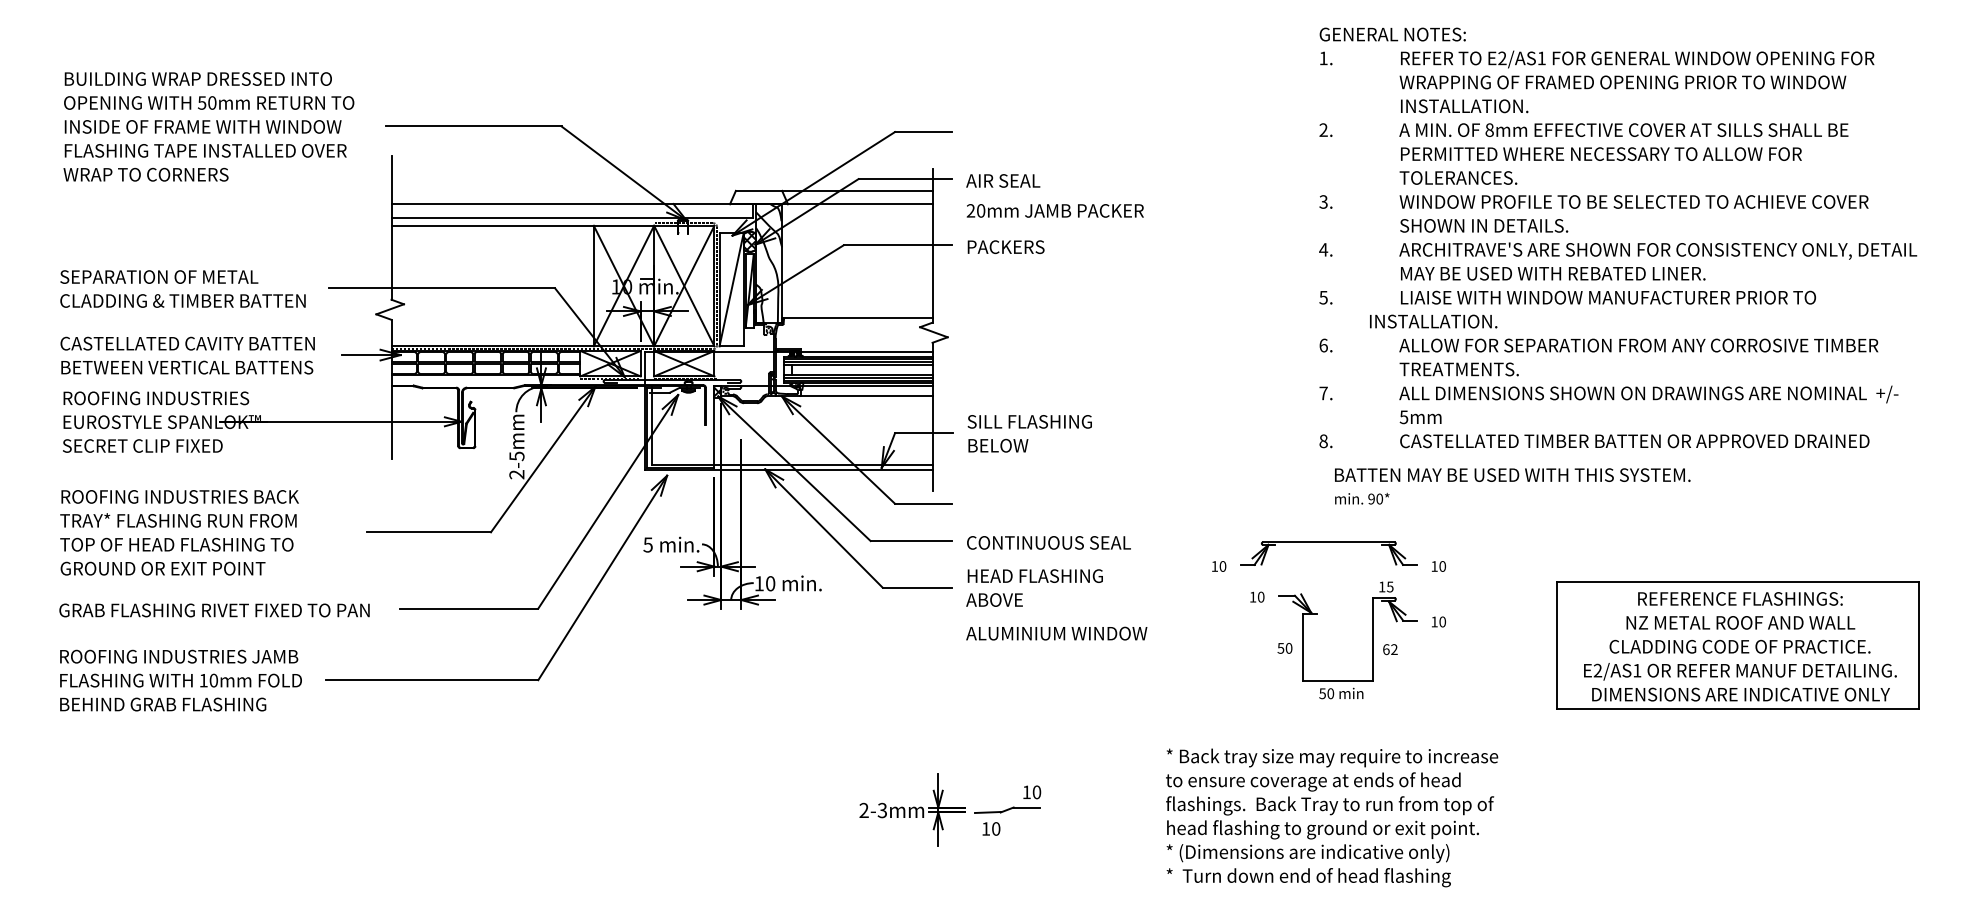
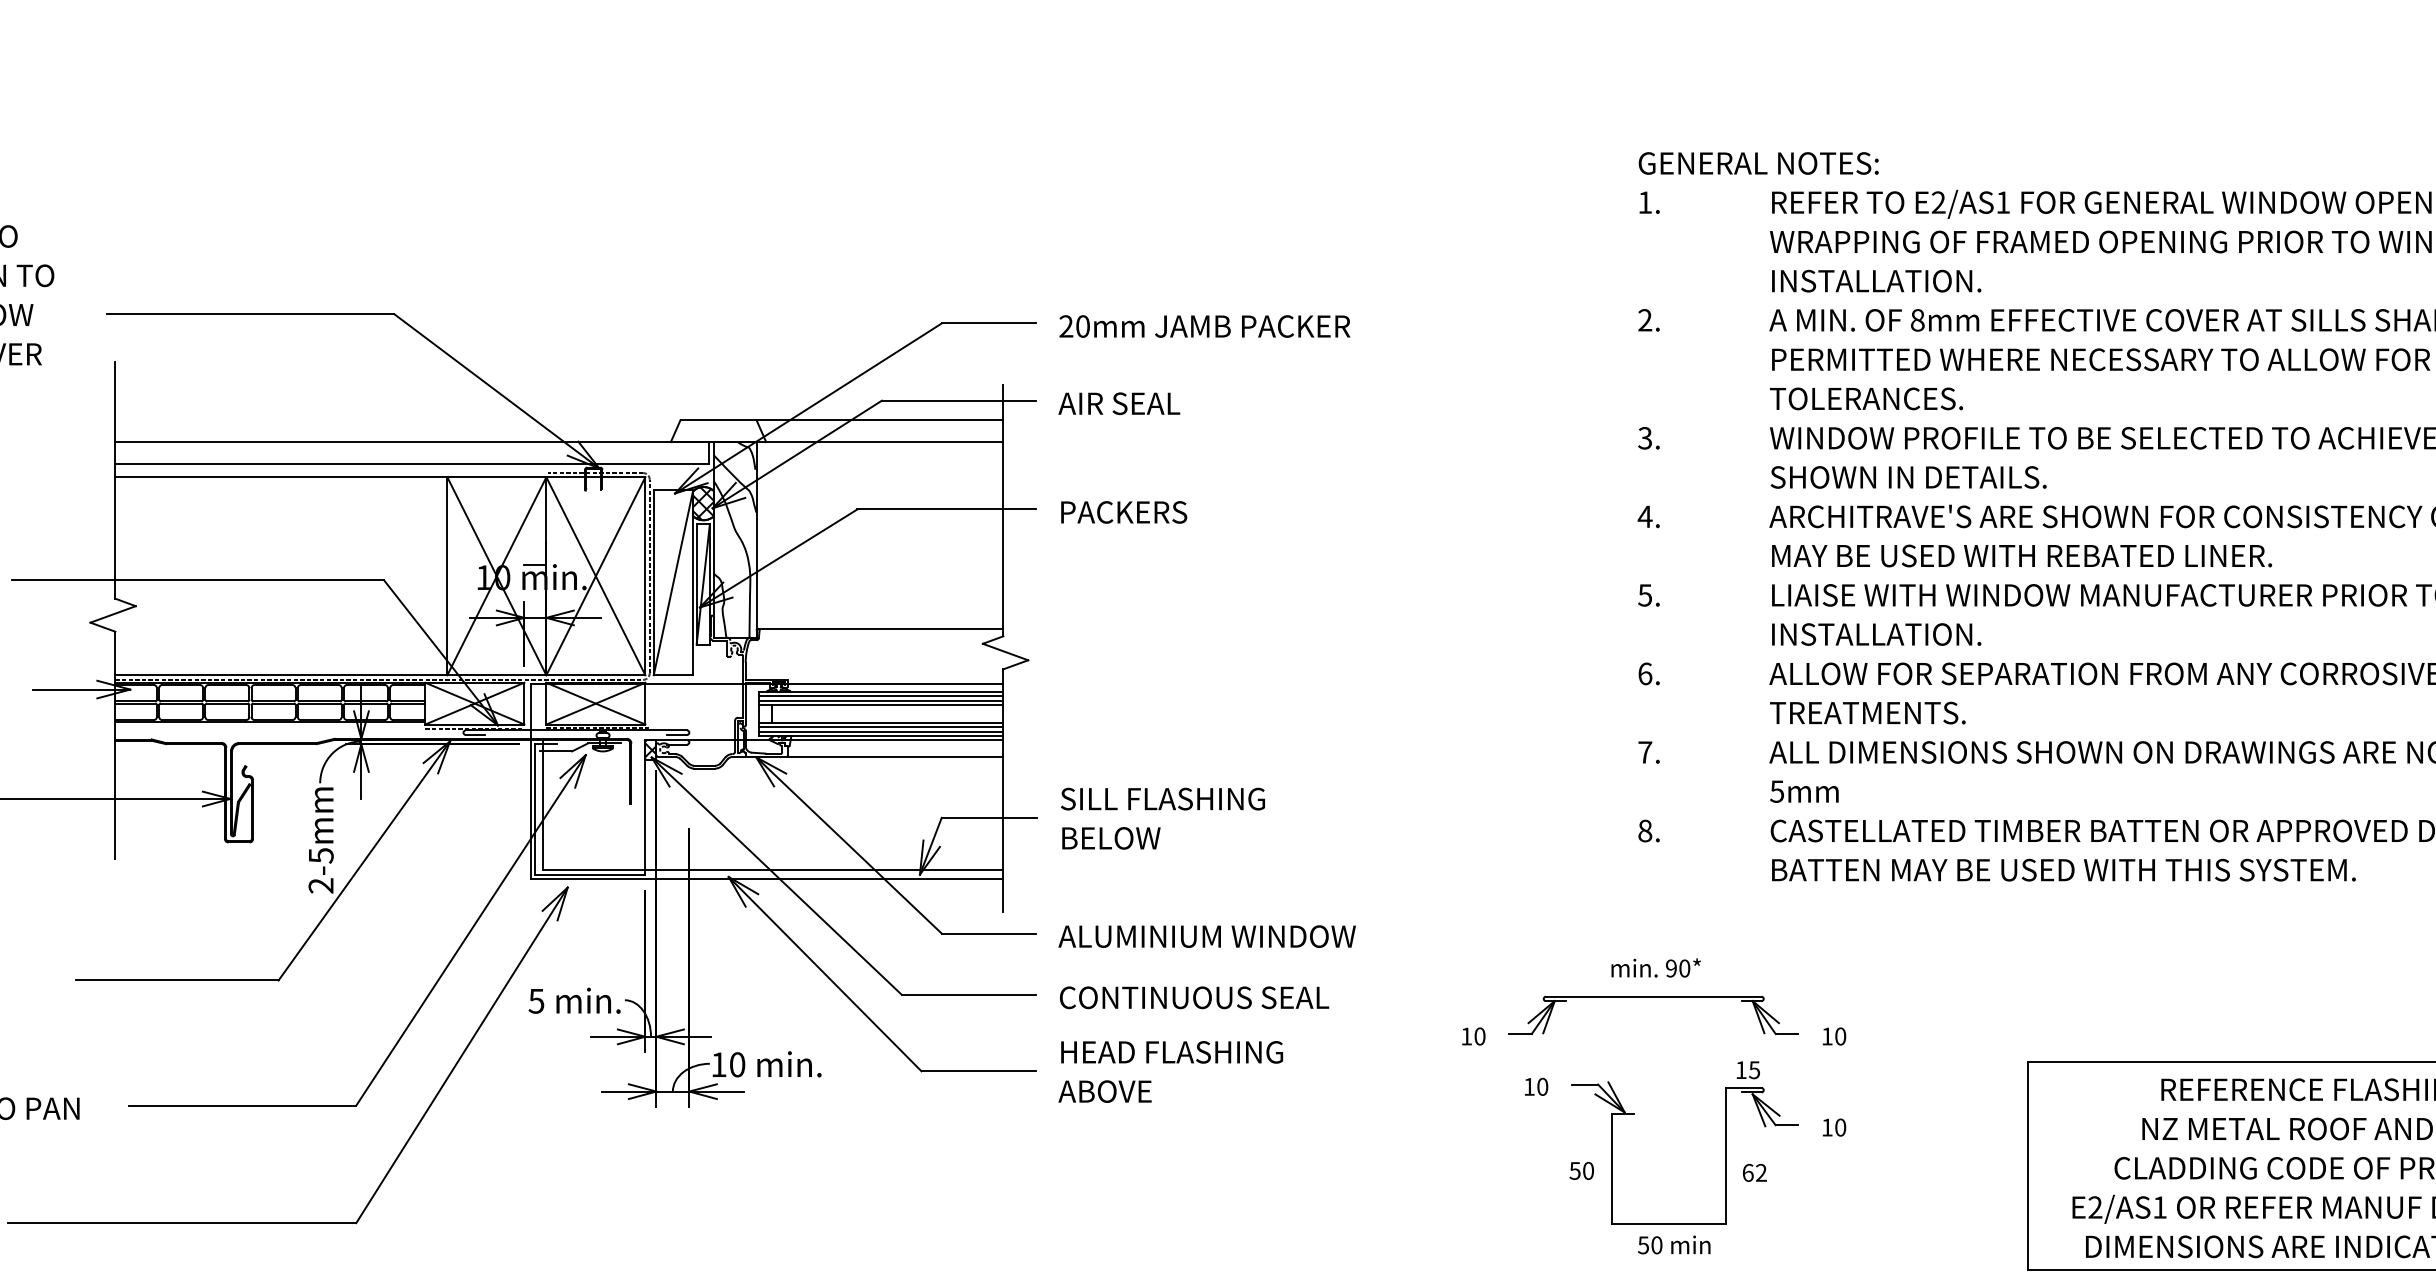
text: (1054, 210) -> (1203, 325), moved
text: (1433, 321) -> (1876, 634), moved
text: (1512, 474) -> (2063, 869), moved
text: (1362, 498) -> (1656, 967), moved
text: (1056, 633) -> (1206, 936), moved

